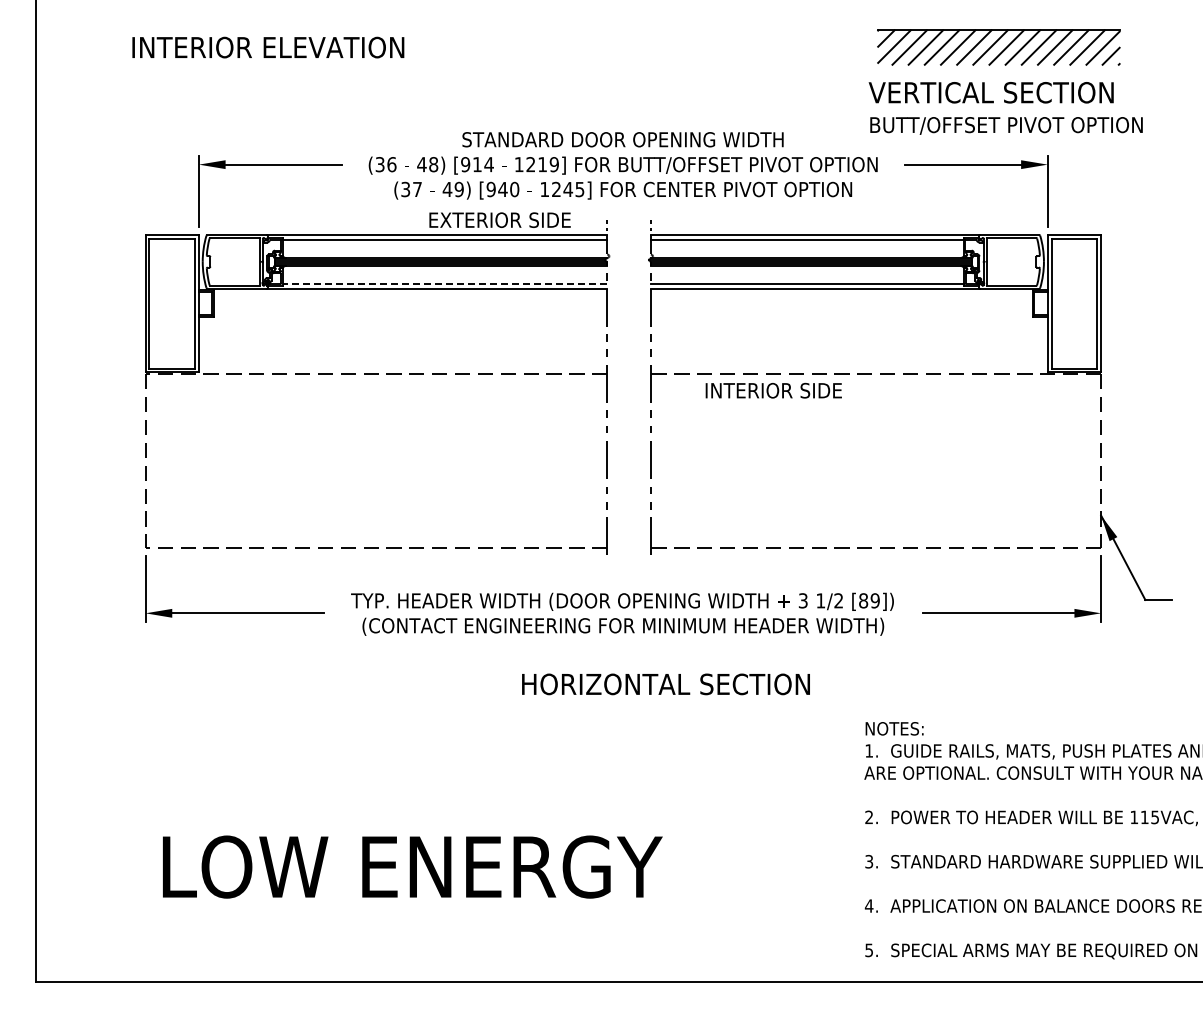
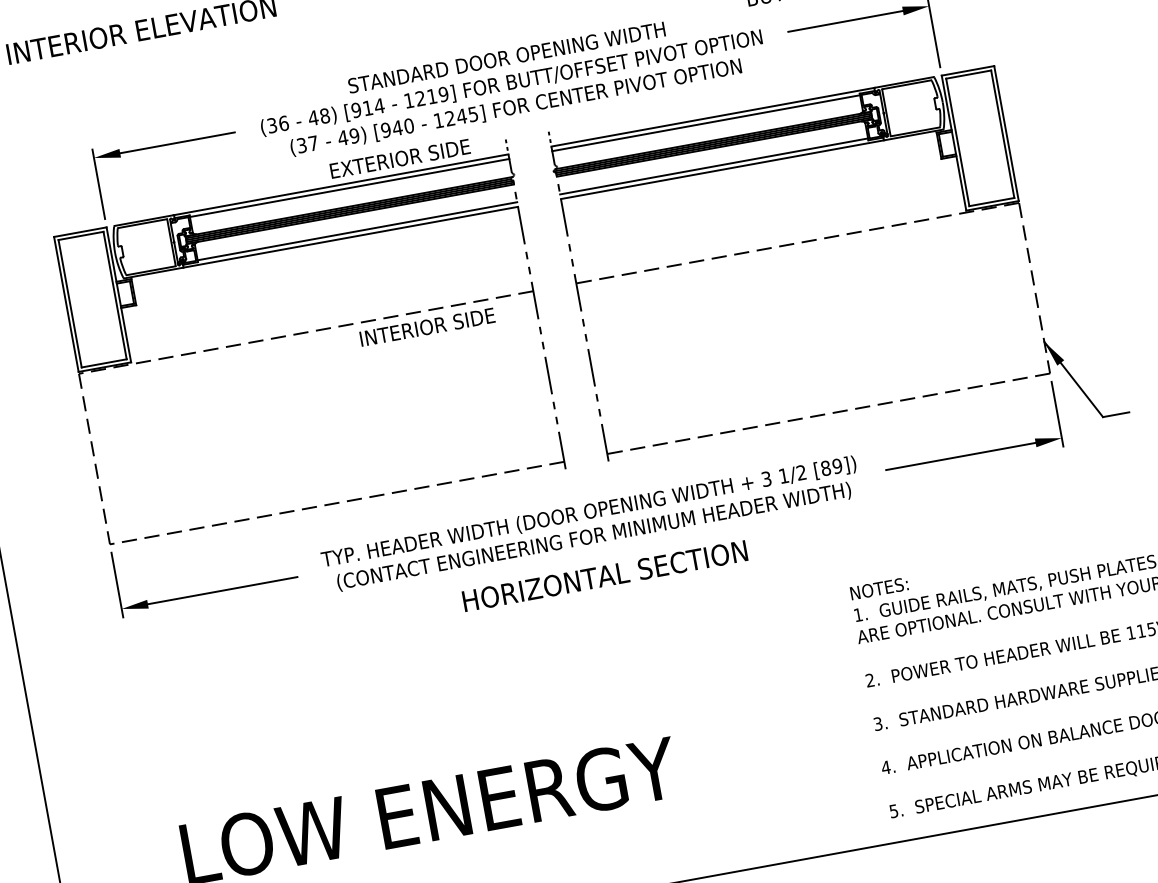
line: (444, 283) -> (356, 231), dashed -> solid
text: (773, 390) -> (427, 327), moved
text: (665, 684) -> (604, 576), moved

